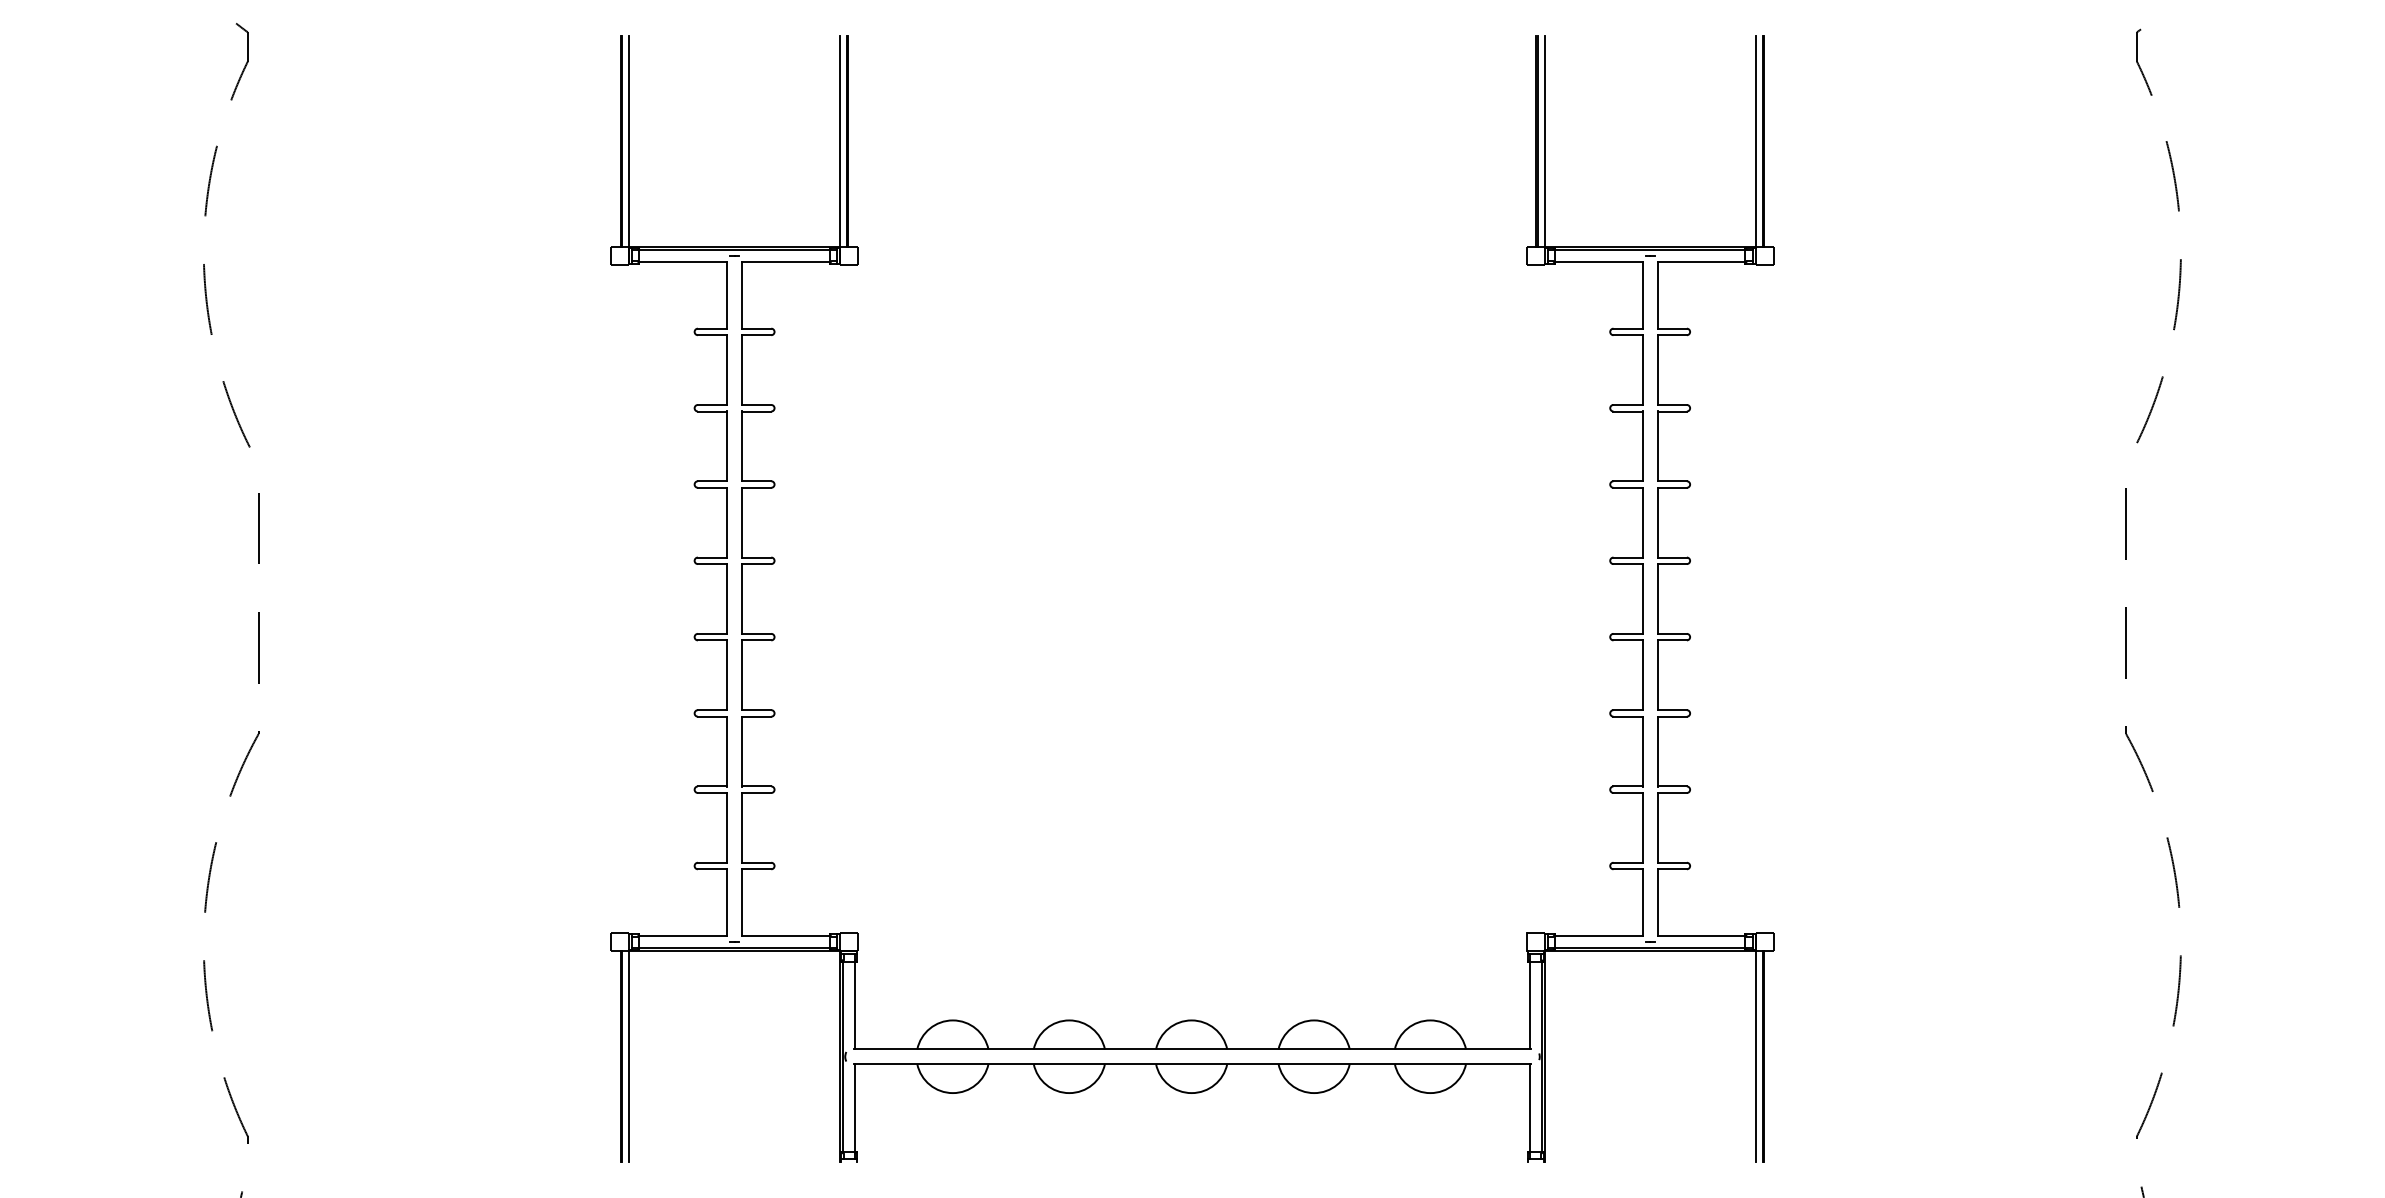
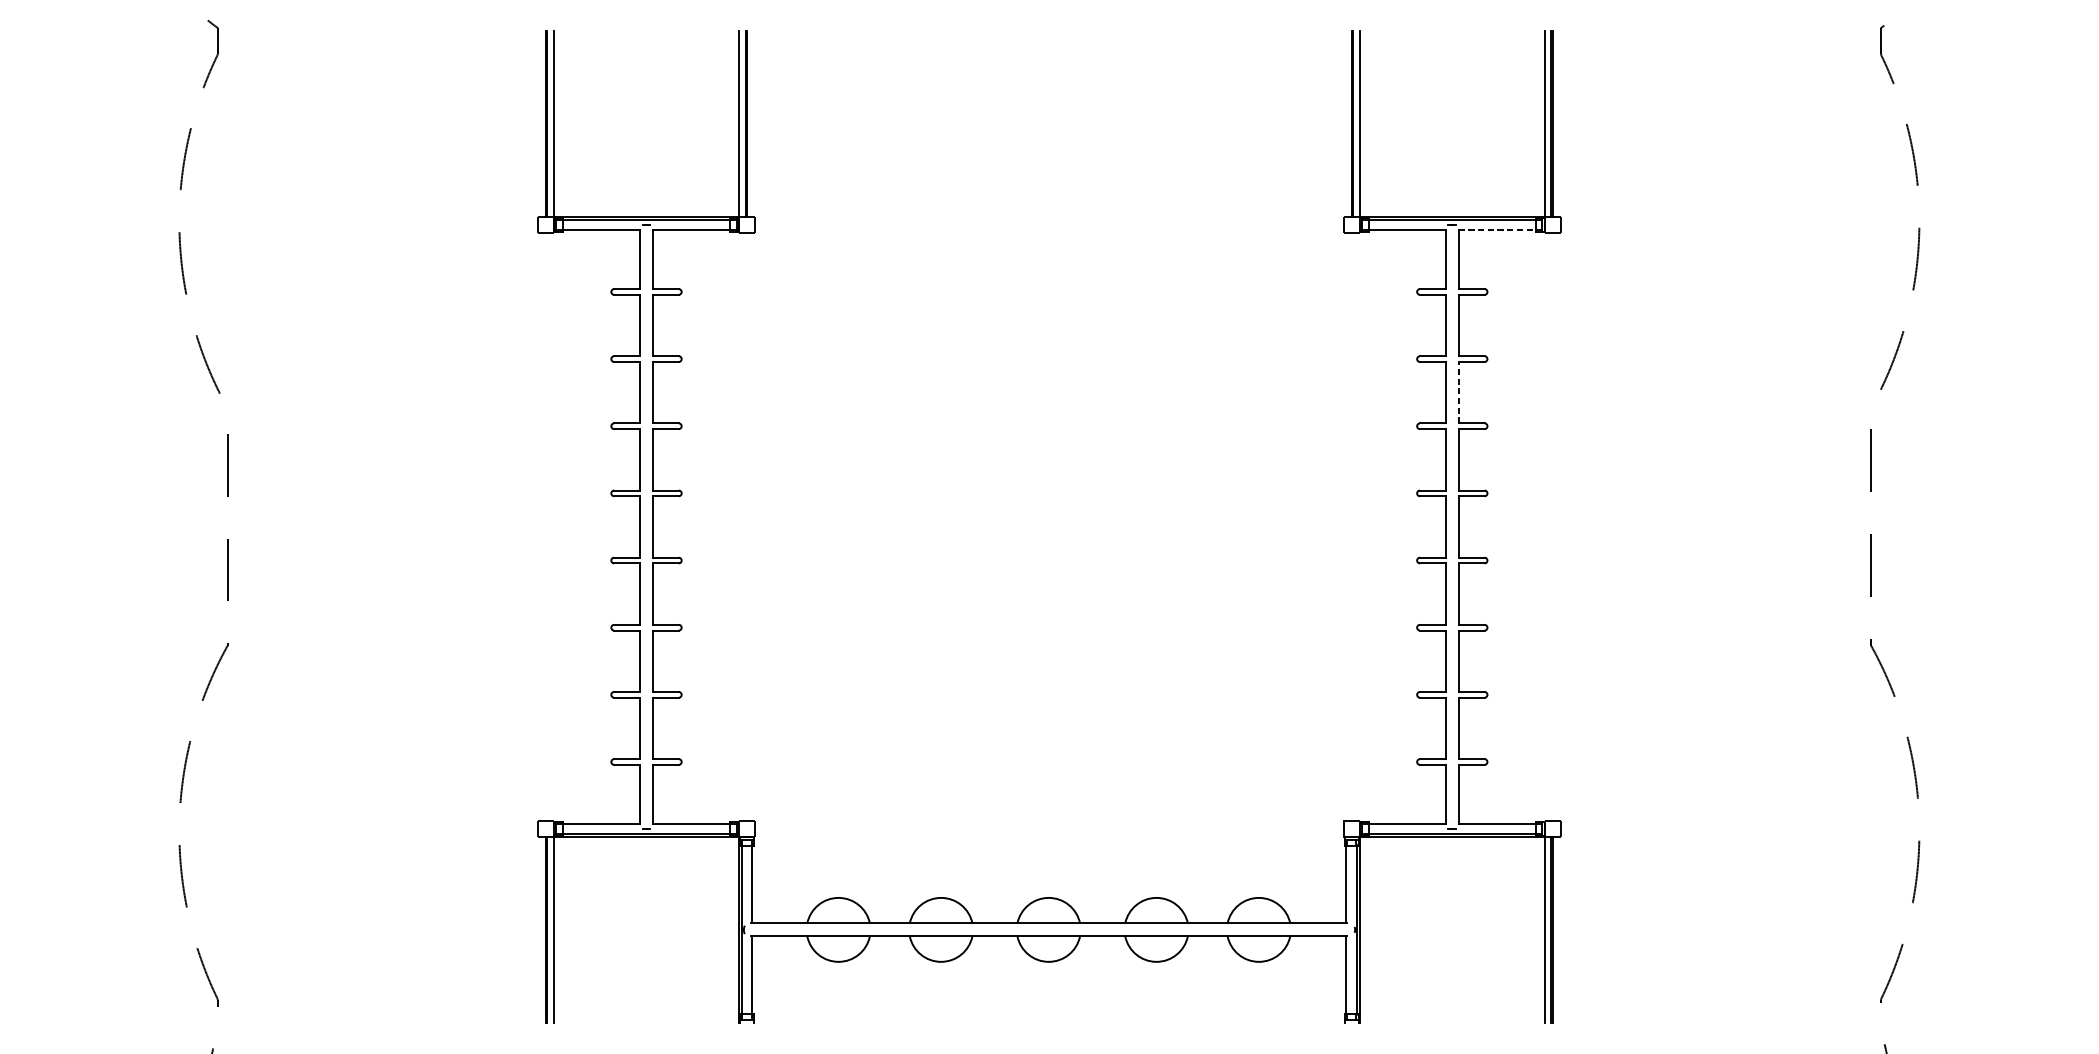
line: (1701, 261) -> (1497, 229), solid -> dashed
line: (1657, 446) -> (1458, 392), solid -> dashed

